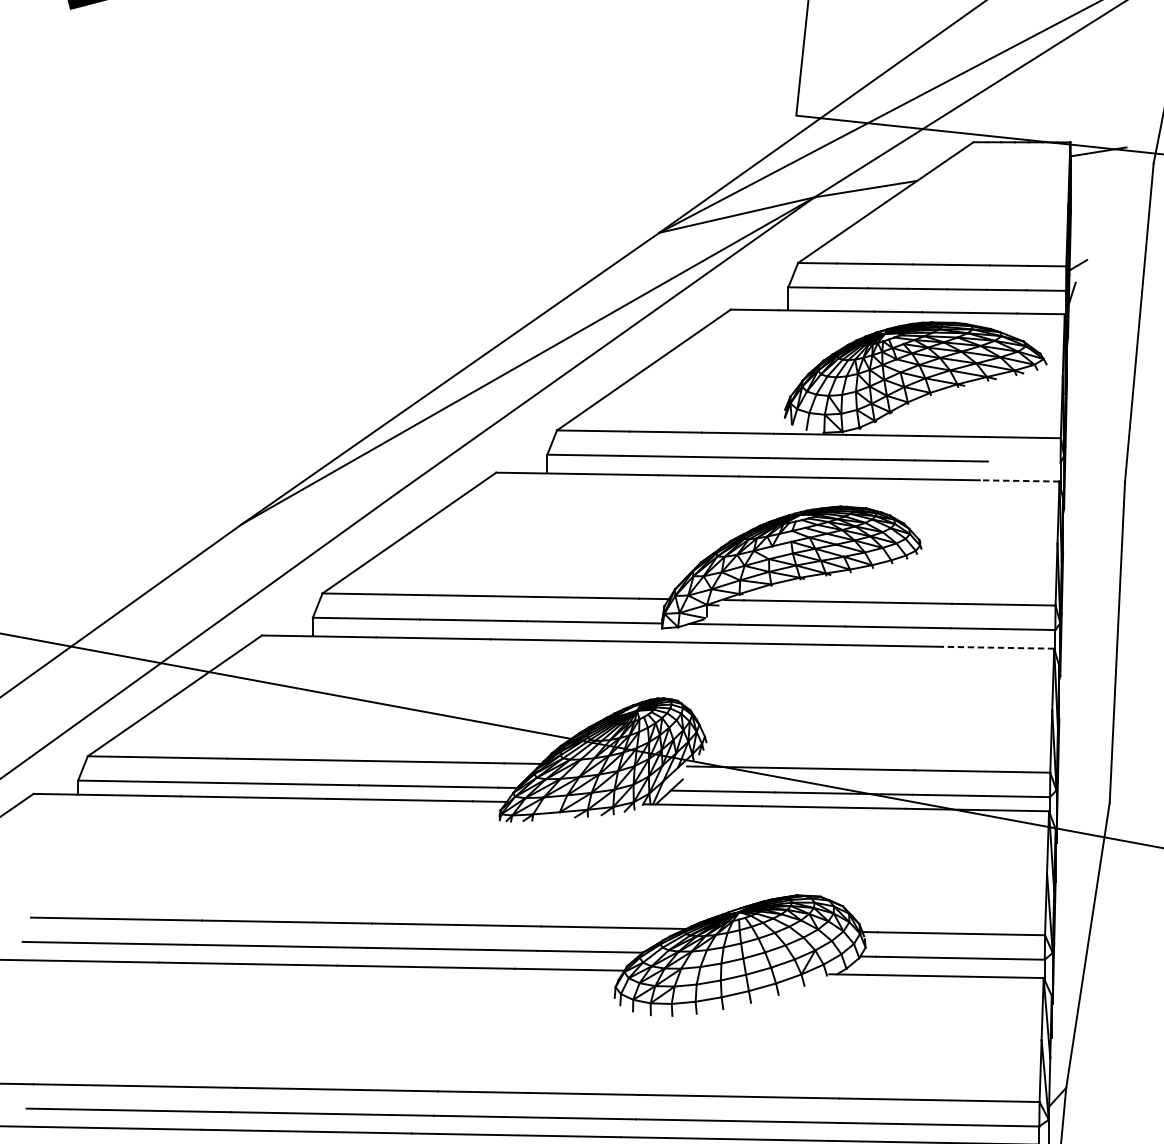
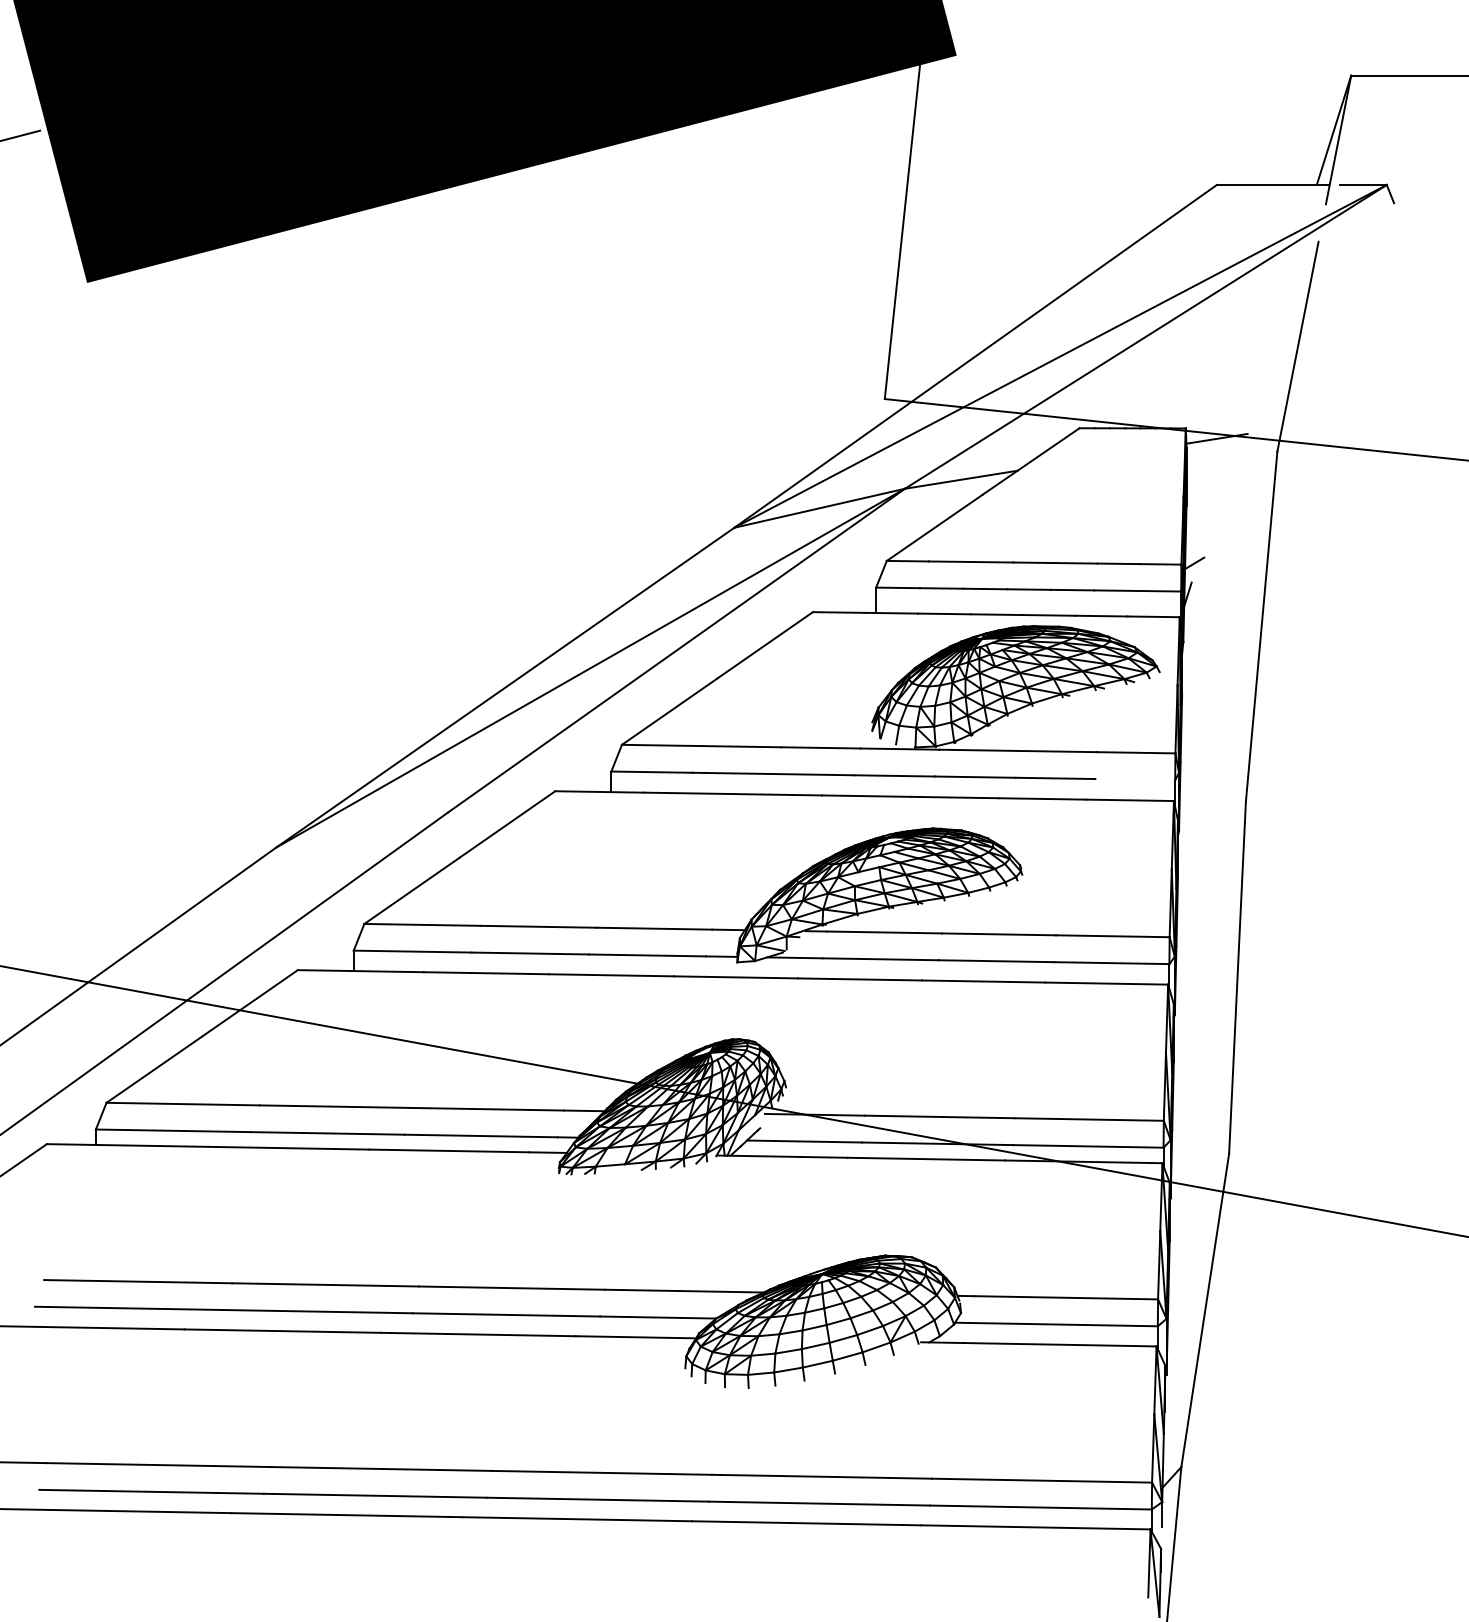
line: (1019, 481) -> (1130, 800), dashed -> solid
line: (998, 647) -> (1106, 983), dashed -> solid

